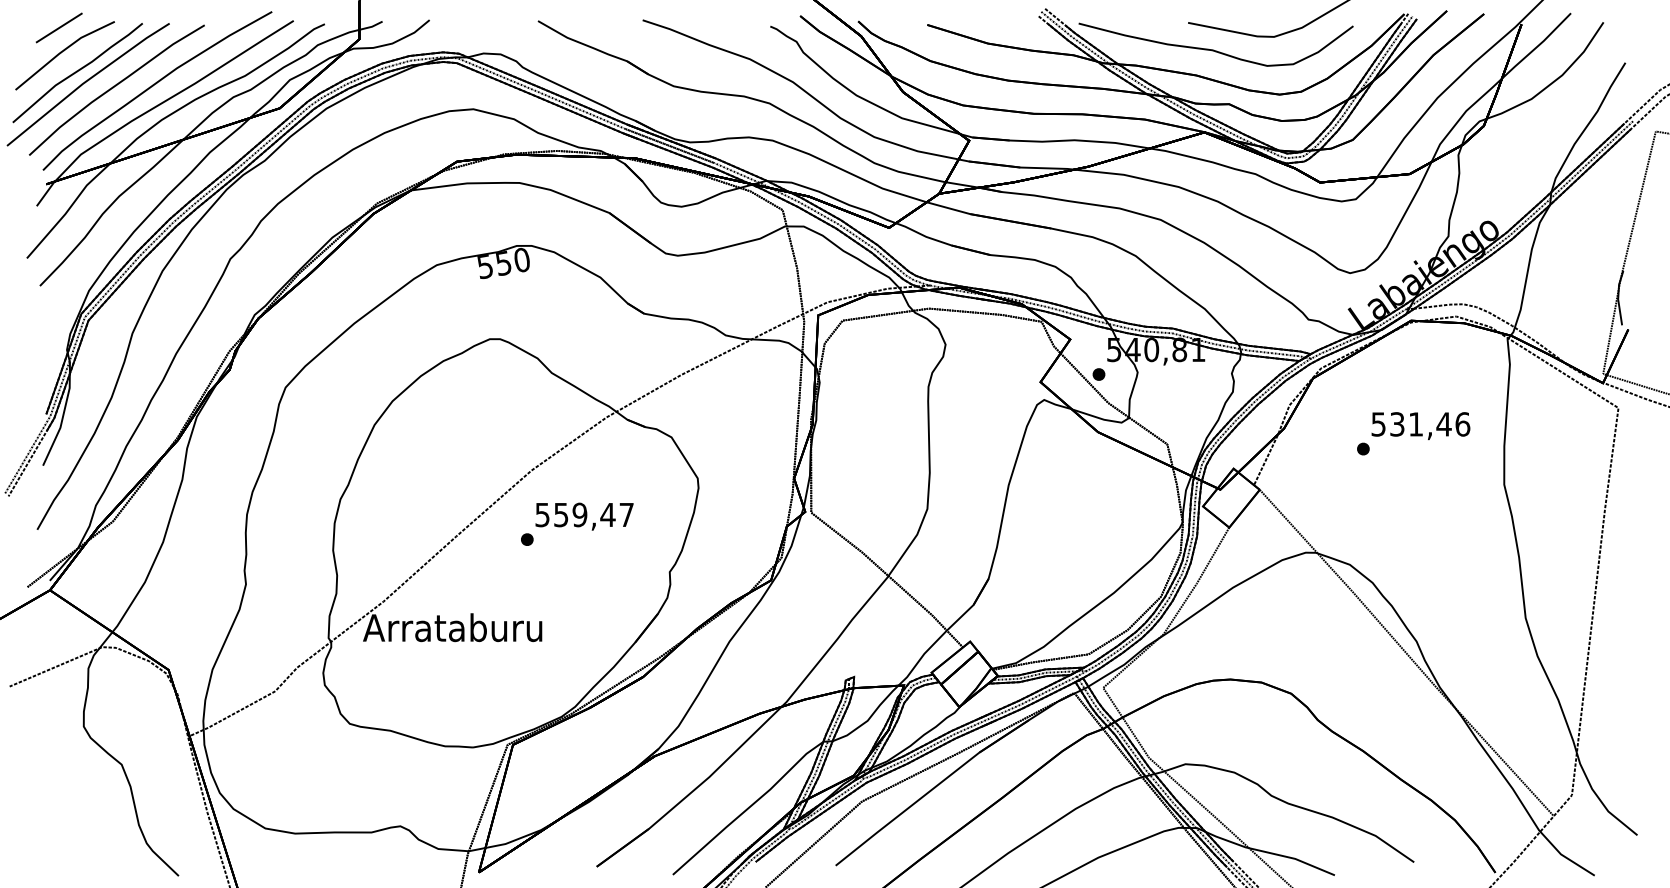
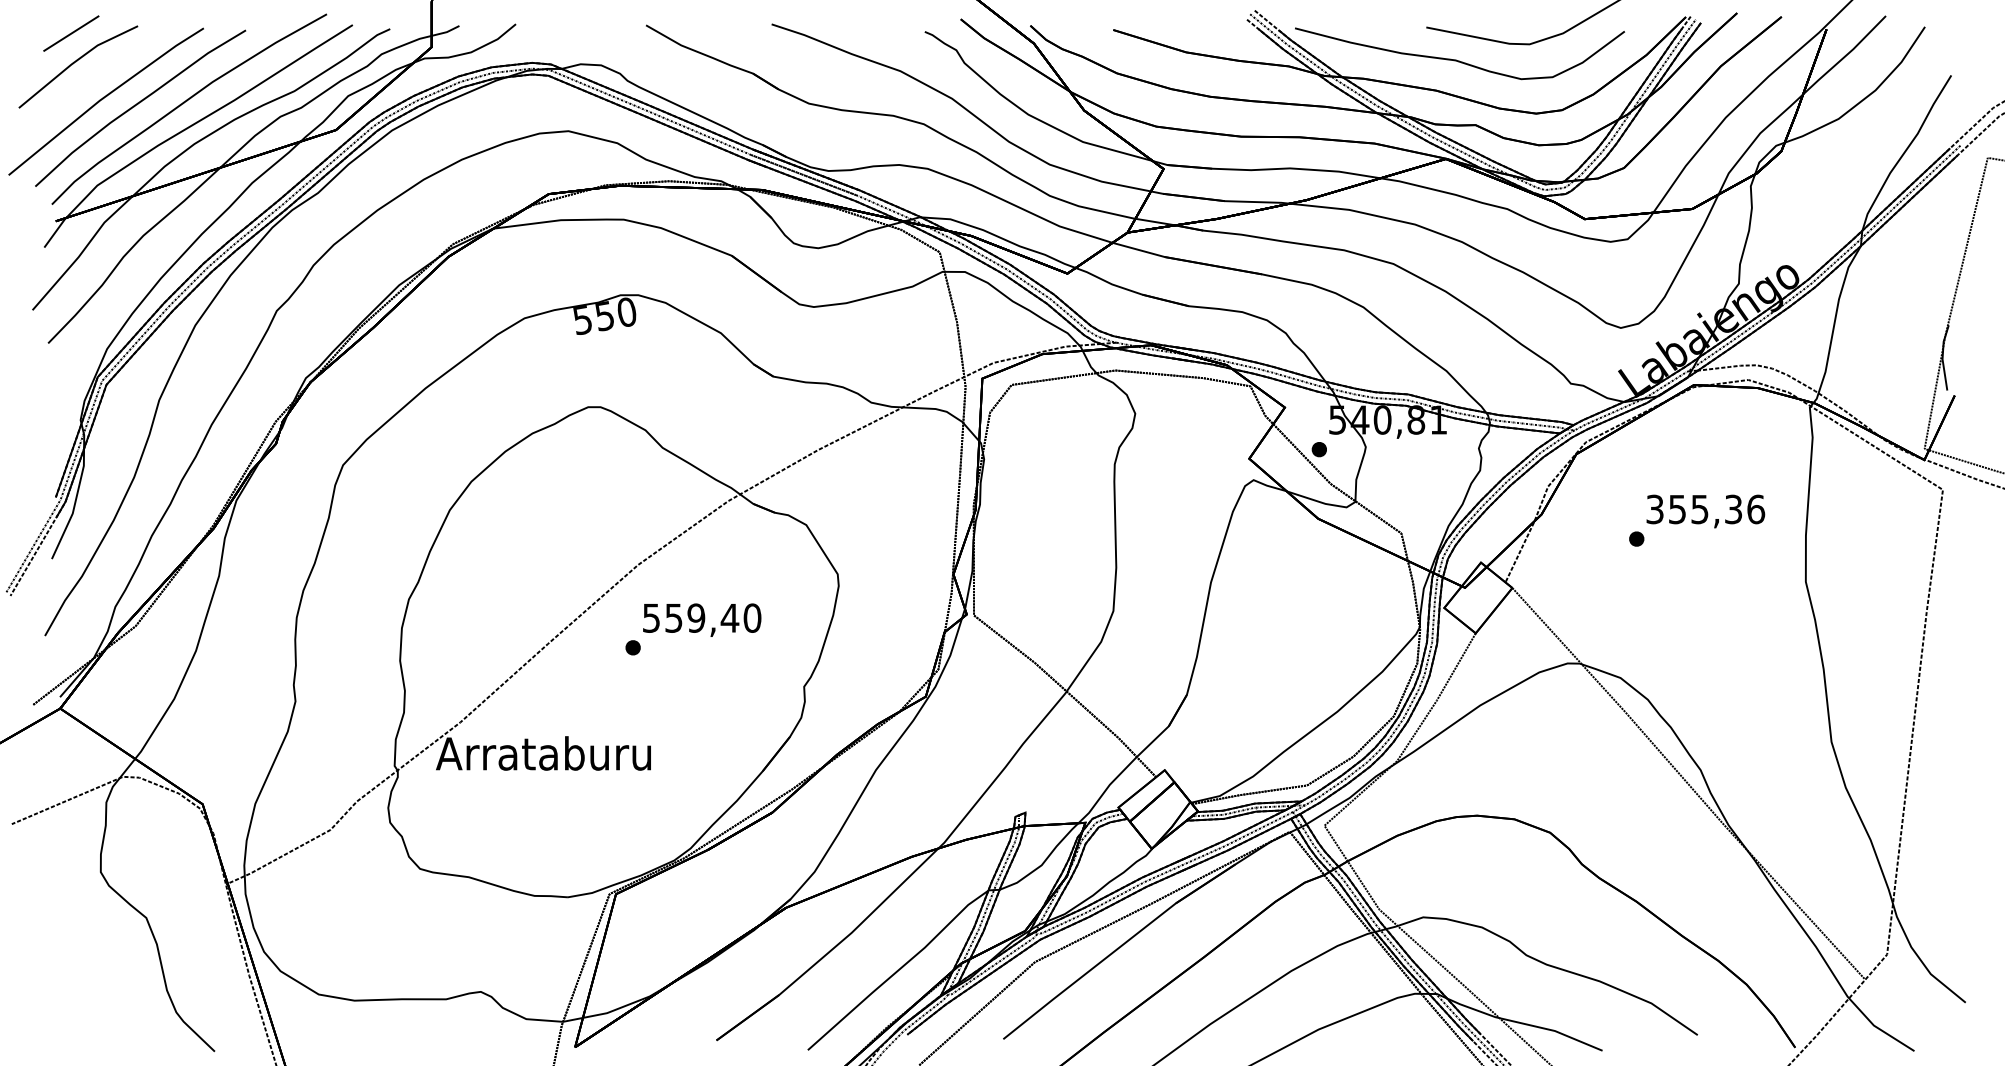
curve: (77, 72) -> (93, 86), removed
text: (1411, 424) -> (1694, 509), 531,46 -> 355,36
text: (626, 514) -> (752, 617), 559,47 -> 559,40

